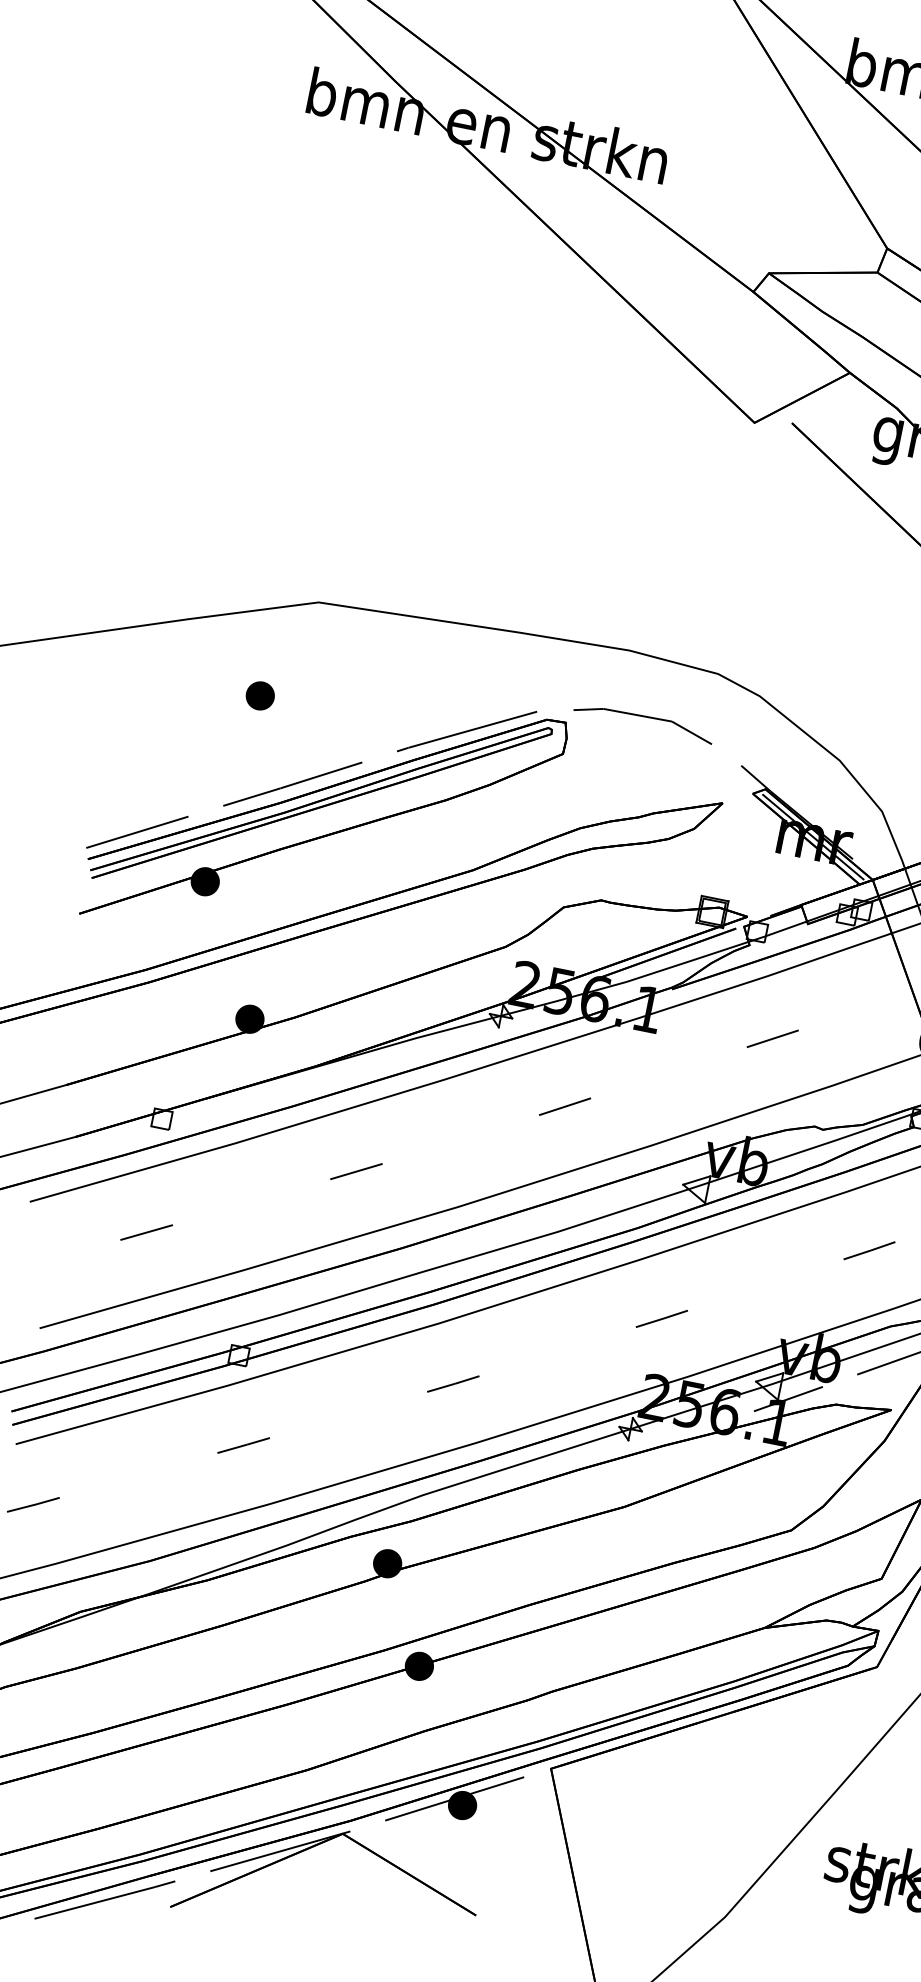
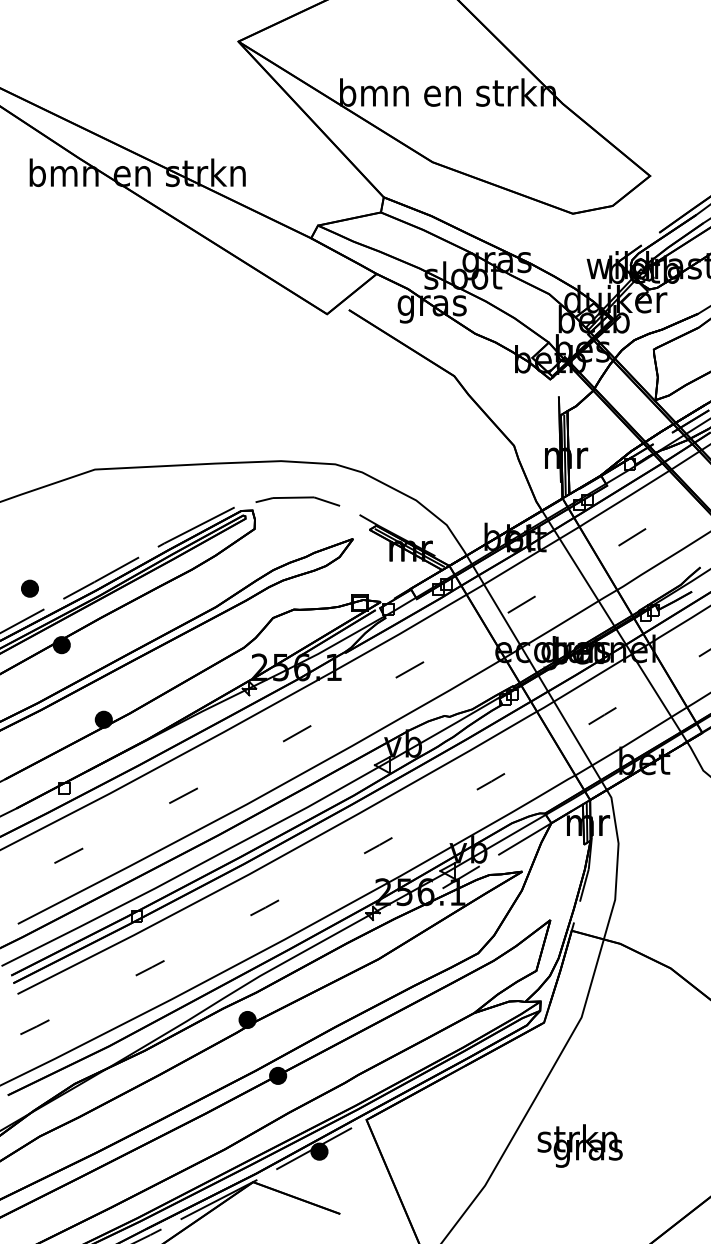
part: (259, 695) -> (29, 588), moved

